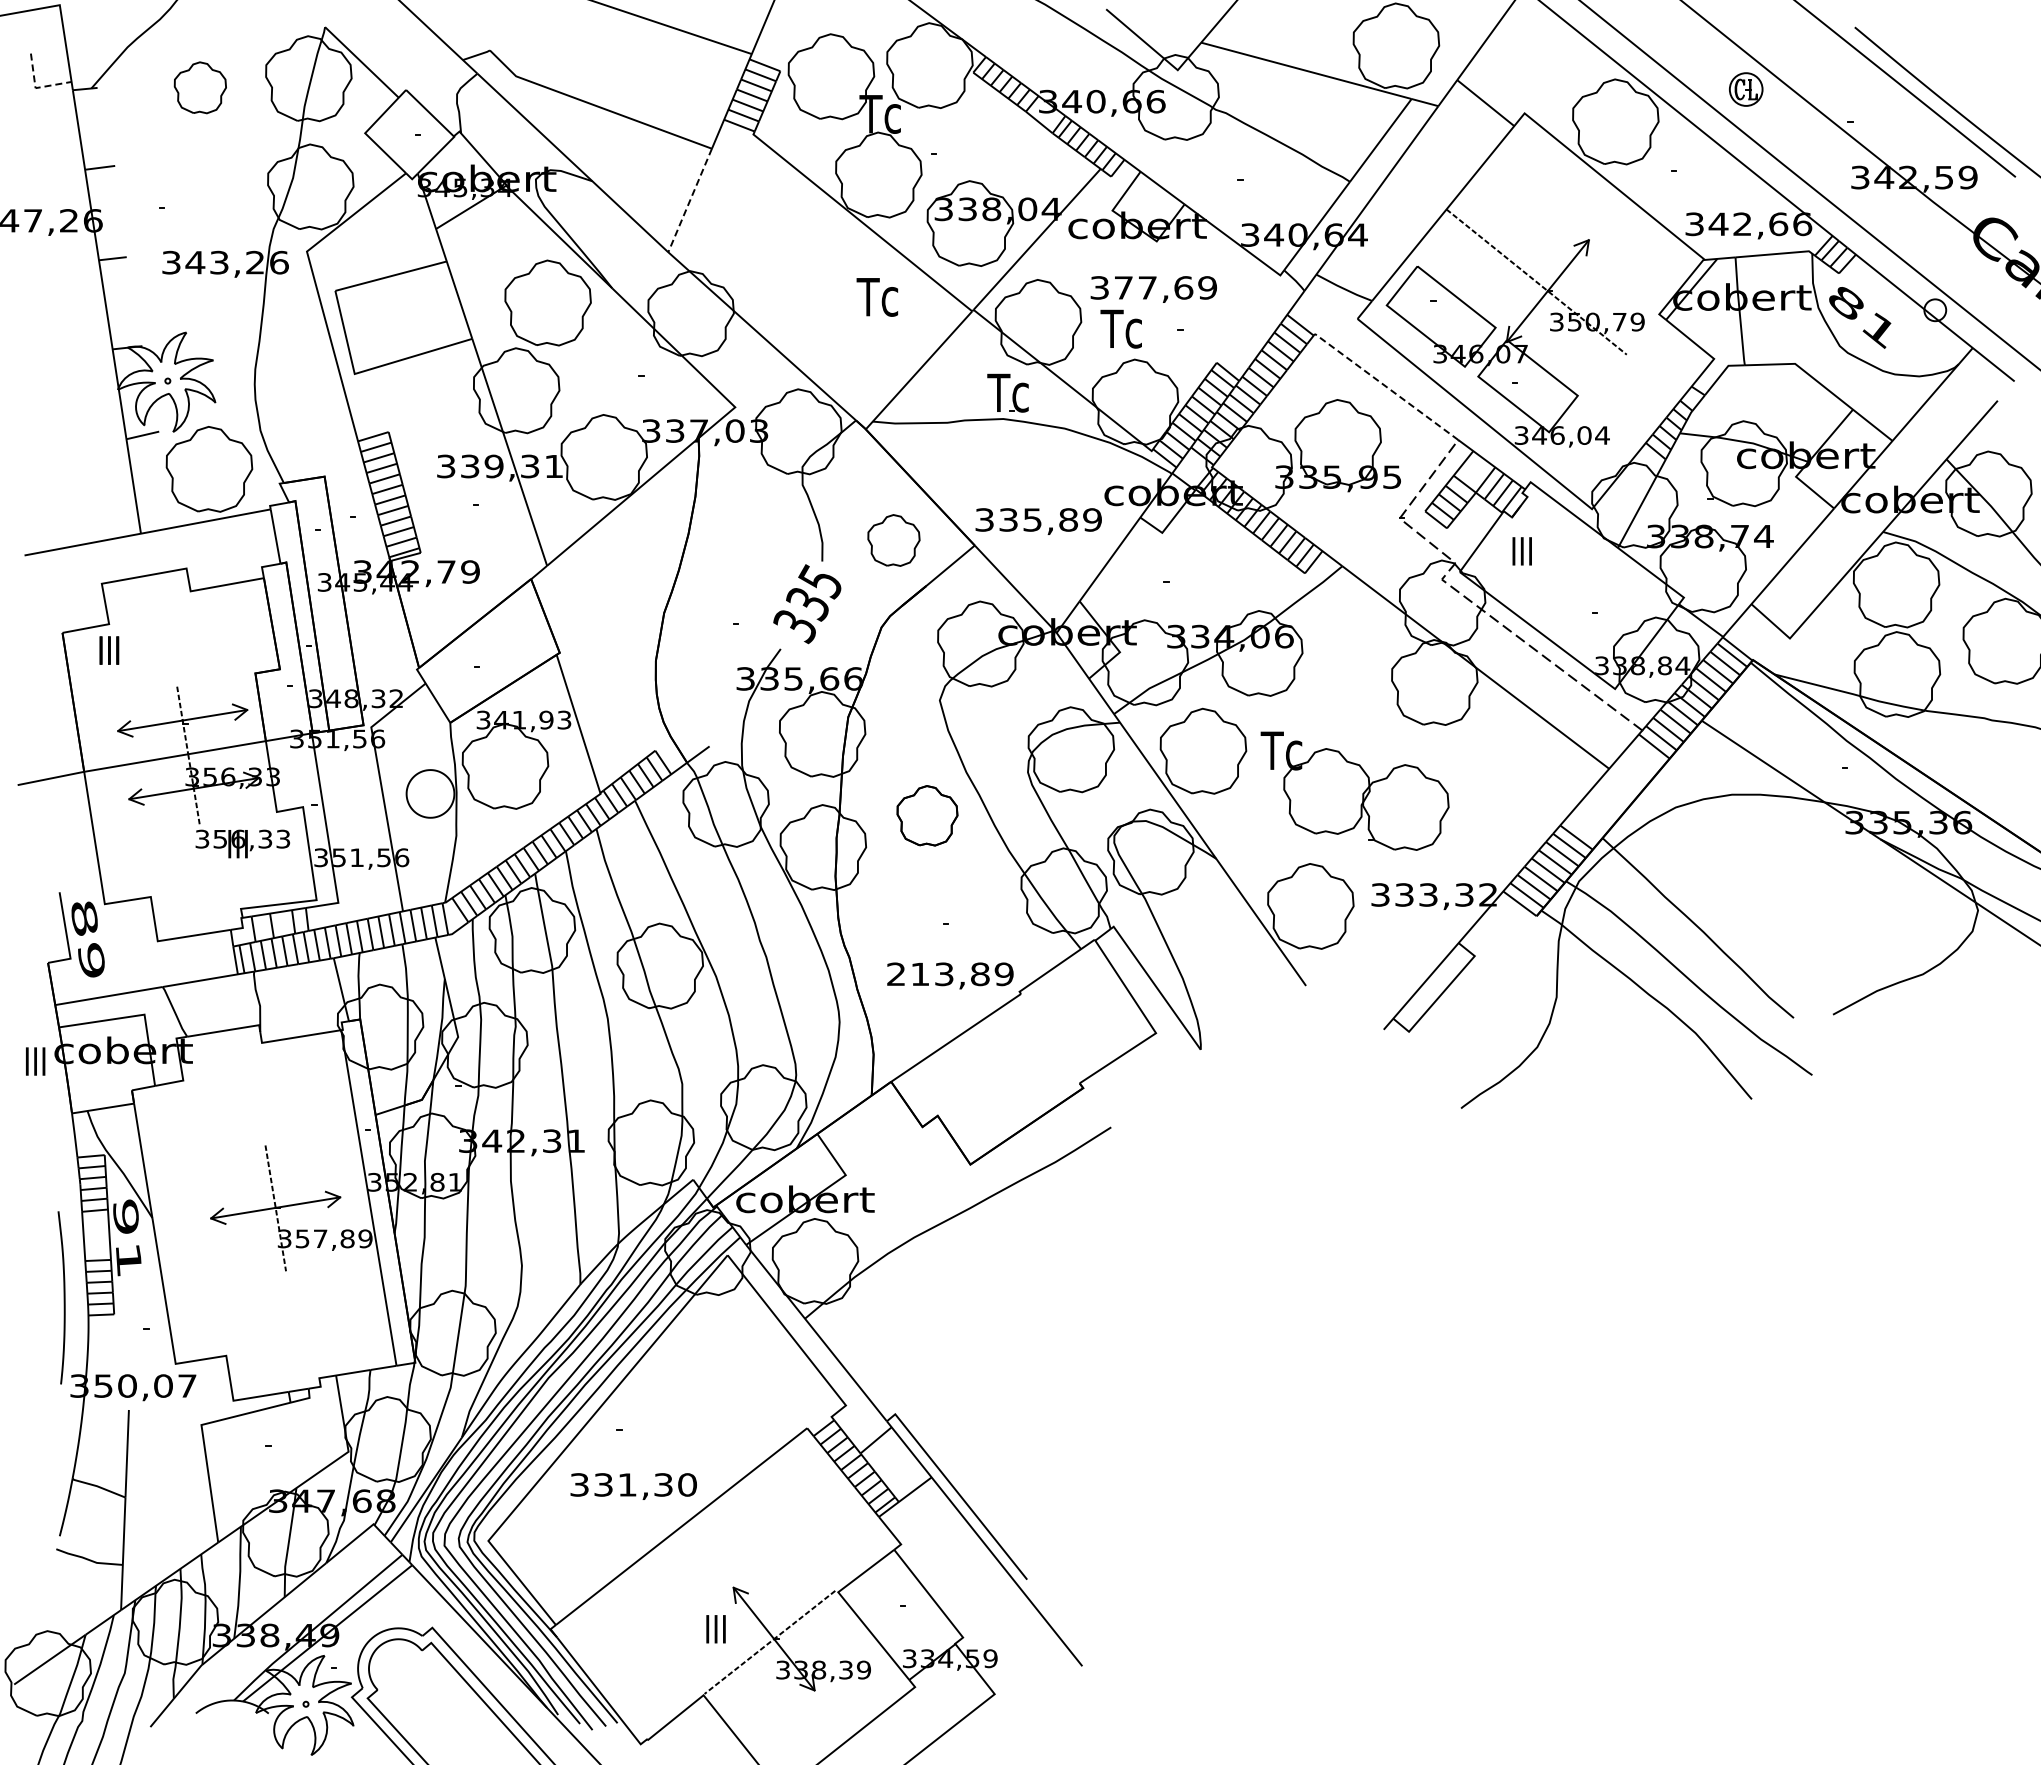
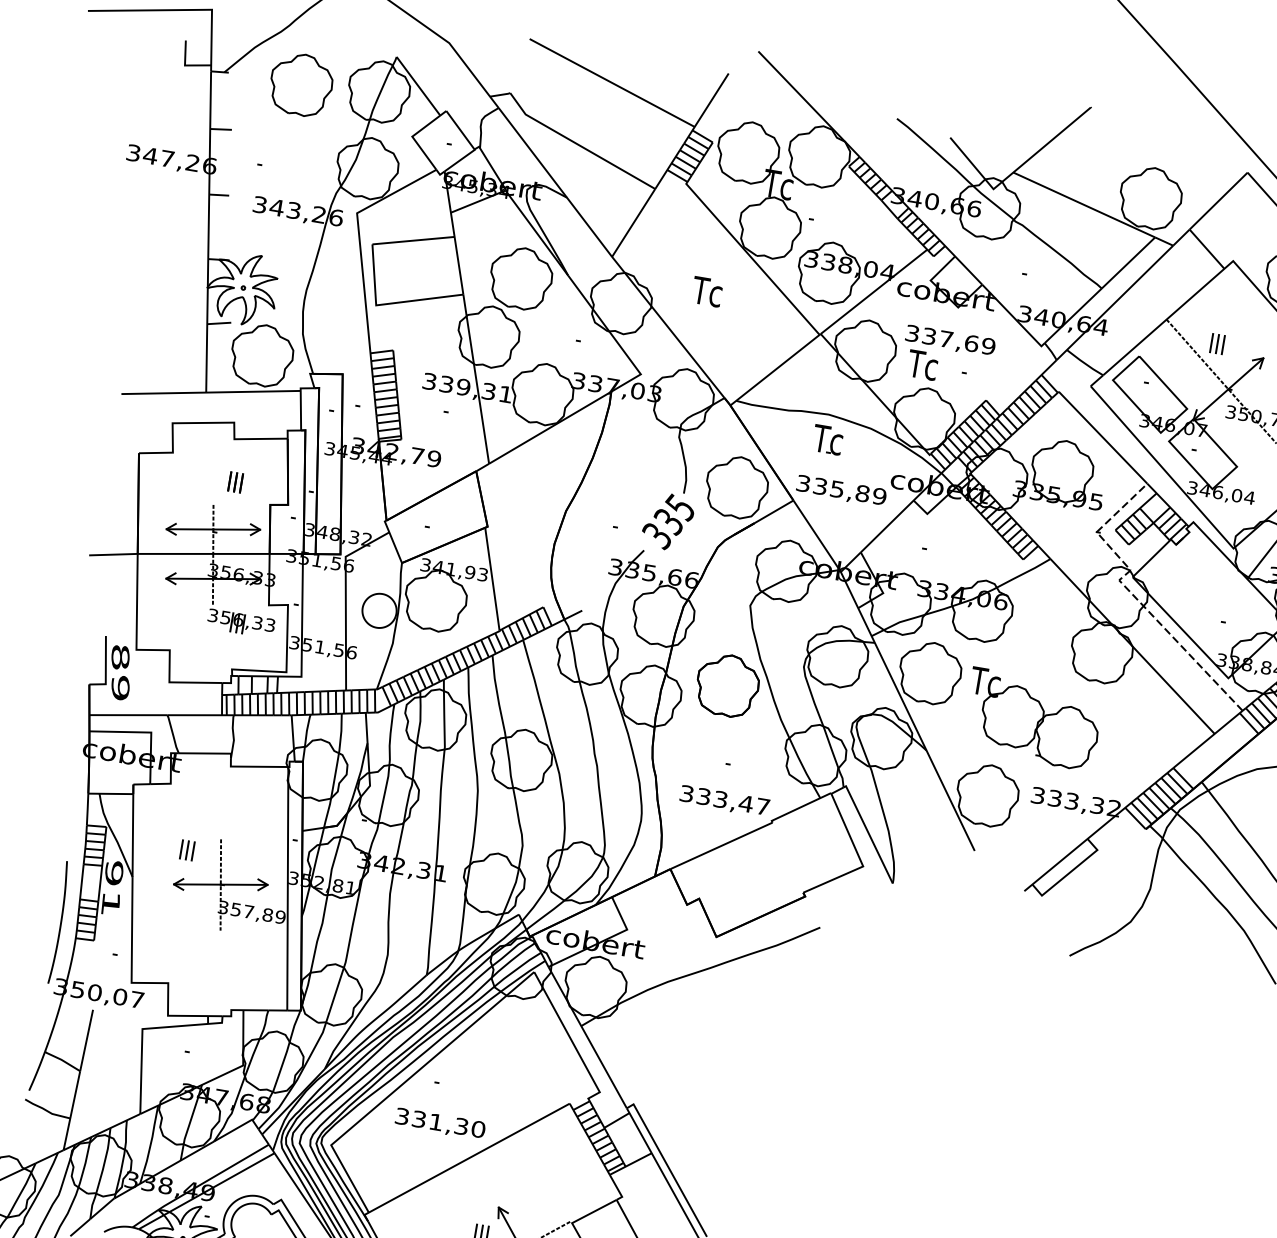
part: (200, 87) -> (301, 84), size x1.67
line: (36, 88) -> (185, 65), dashed -> solid
line: (689, 200) -> (633, 222), dashed -> solid
text: (1123, 287) -> (929, 336), 377,69 -> 337,69
text: (877, 297) -> (707, 292), moved
line: (1386, 386) -> (1103, 437), dashed -> solid
part: (1007, 392) -> (827, 439), moved
part: (893, 540) -> (736, 487), size x1.67
text: (1521, 551) -> (1216, 344), moved
text: (109, 650) -> (235, 482), moved
part: (927, 815) -> (727, 685), size x1.43
text: (950, 974) -> (725, 800), 213,89 -> 333,47
text: (35, 1061) -> (187, 850), moved

